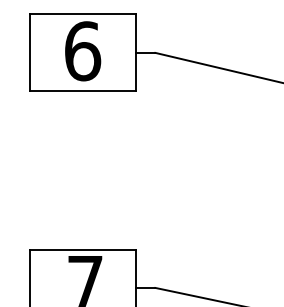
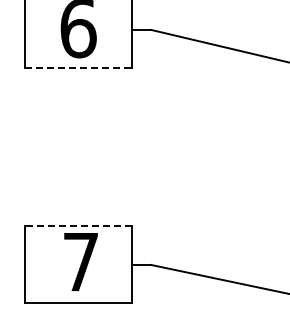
line: (82, 91) -> (78, 68), solid -> dashed
line: (81, 249) -> (77, 226), solid -> dashed

